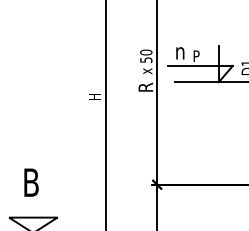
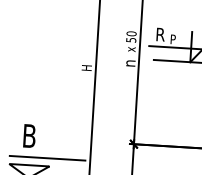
text: (181, 51) -> (160, 34), n -> R
text: (145, 86) -> (129, 62), R -> n
line: (54, 207) -> (47, 157), added

